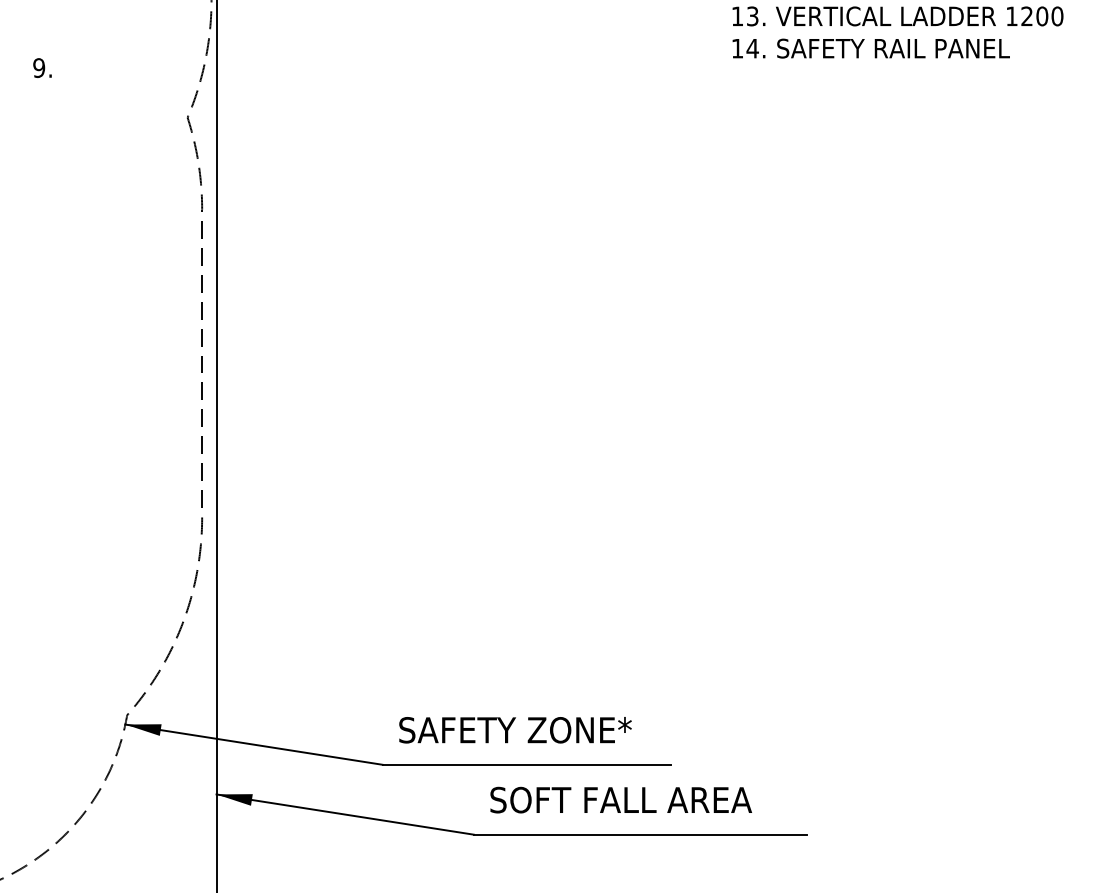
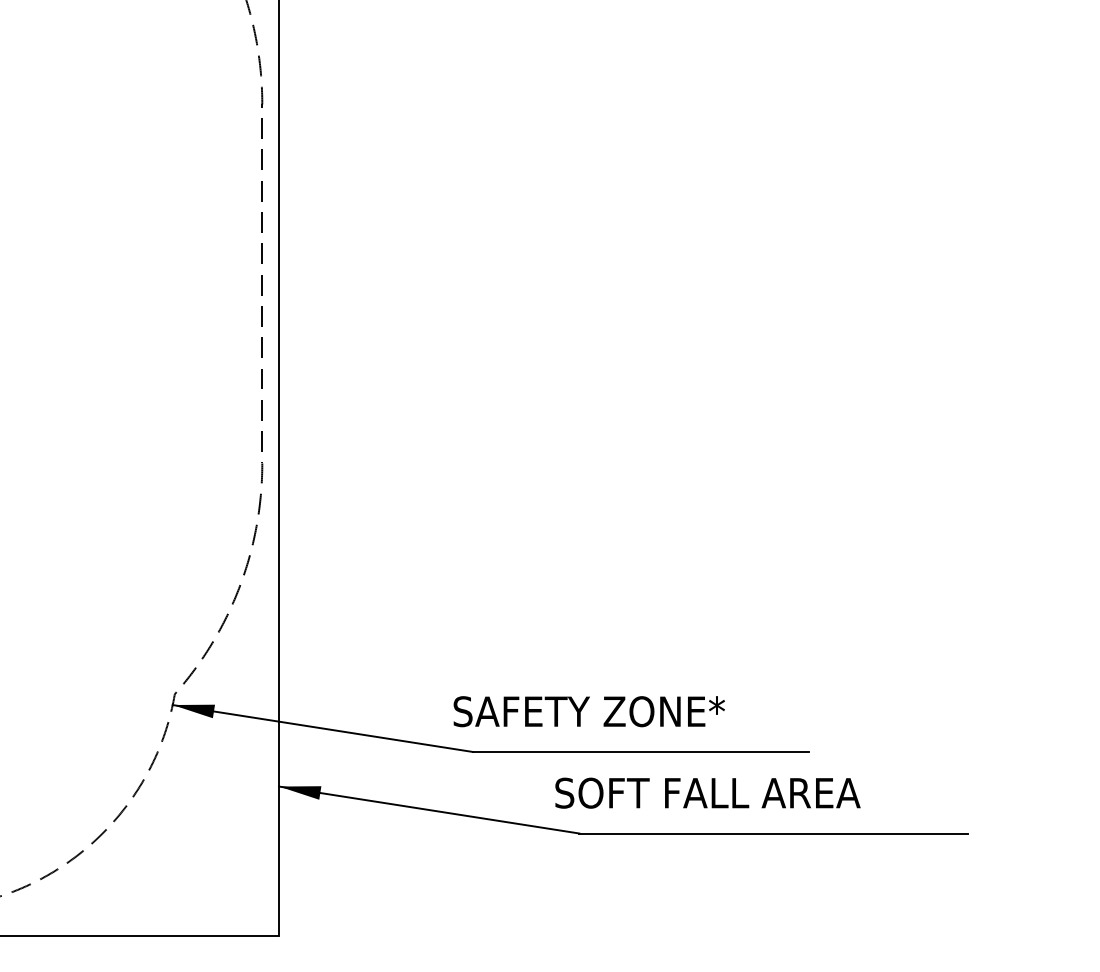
text: (515, 730) -> (589, 711), moved
text: (620, 799) -> (707, 792), moved

